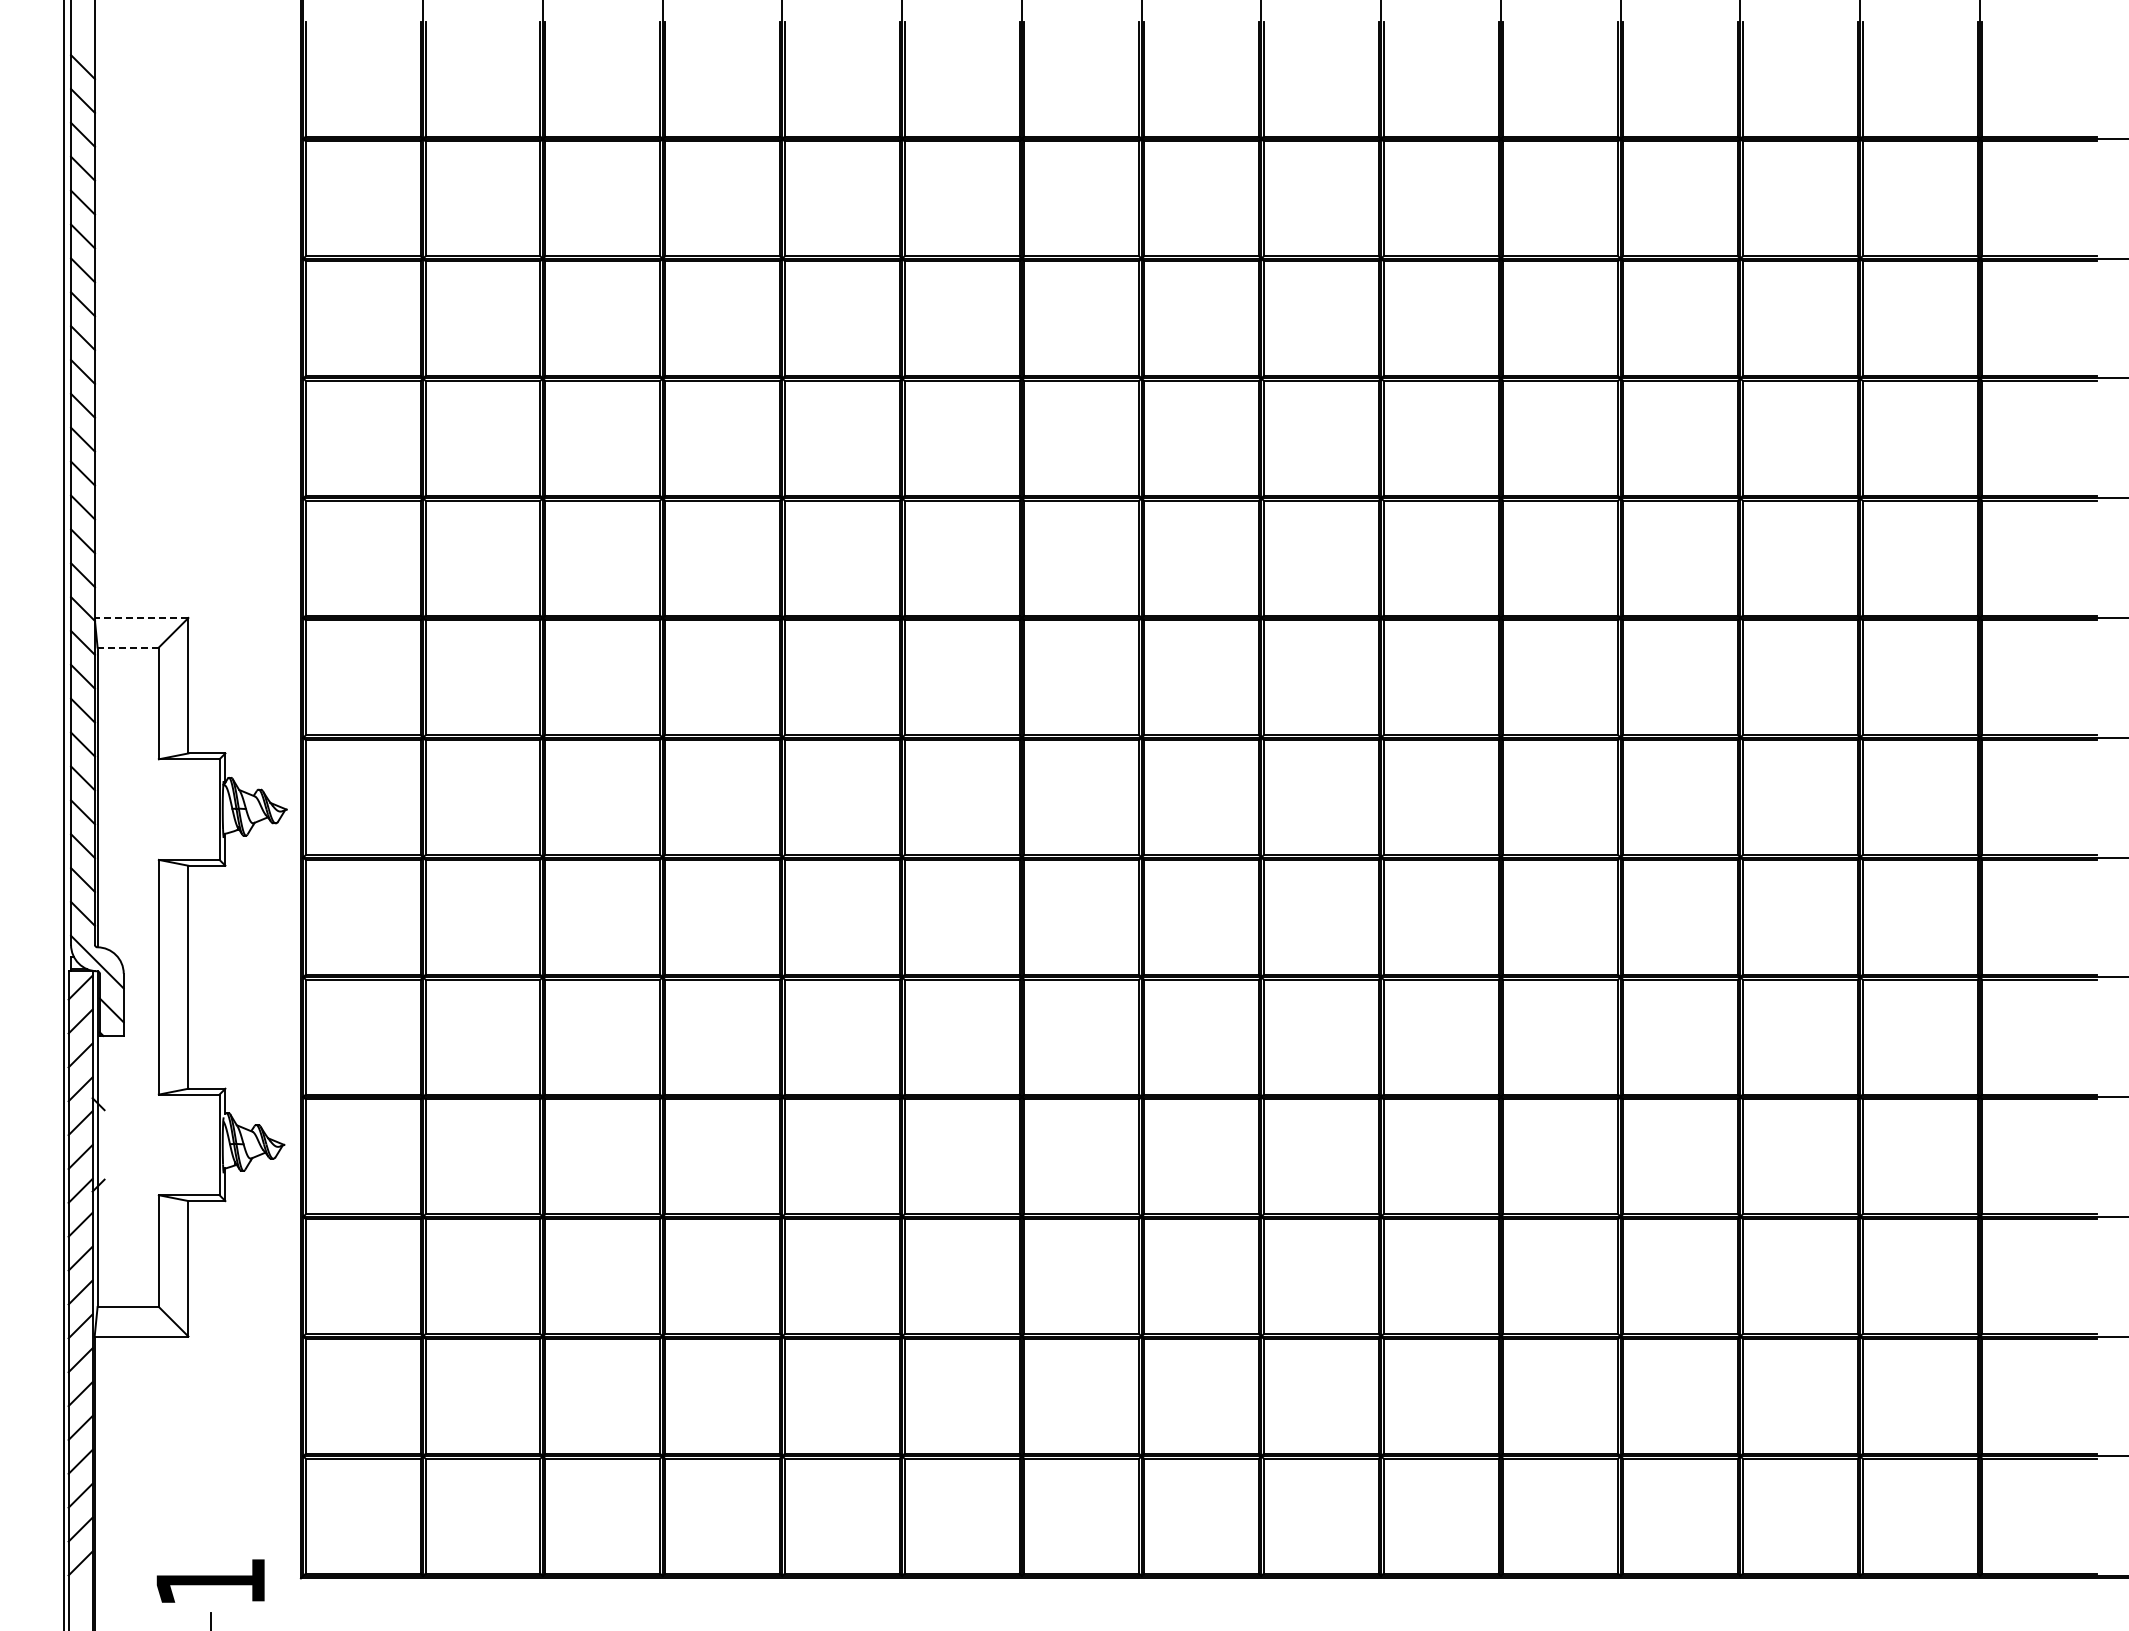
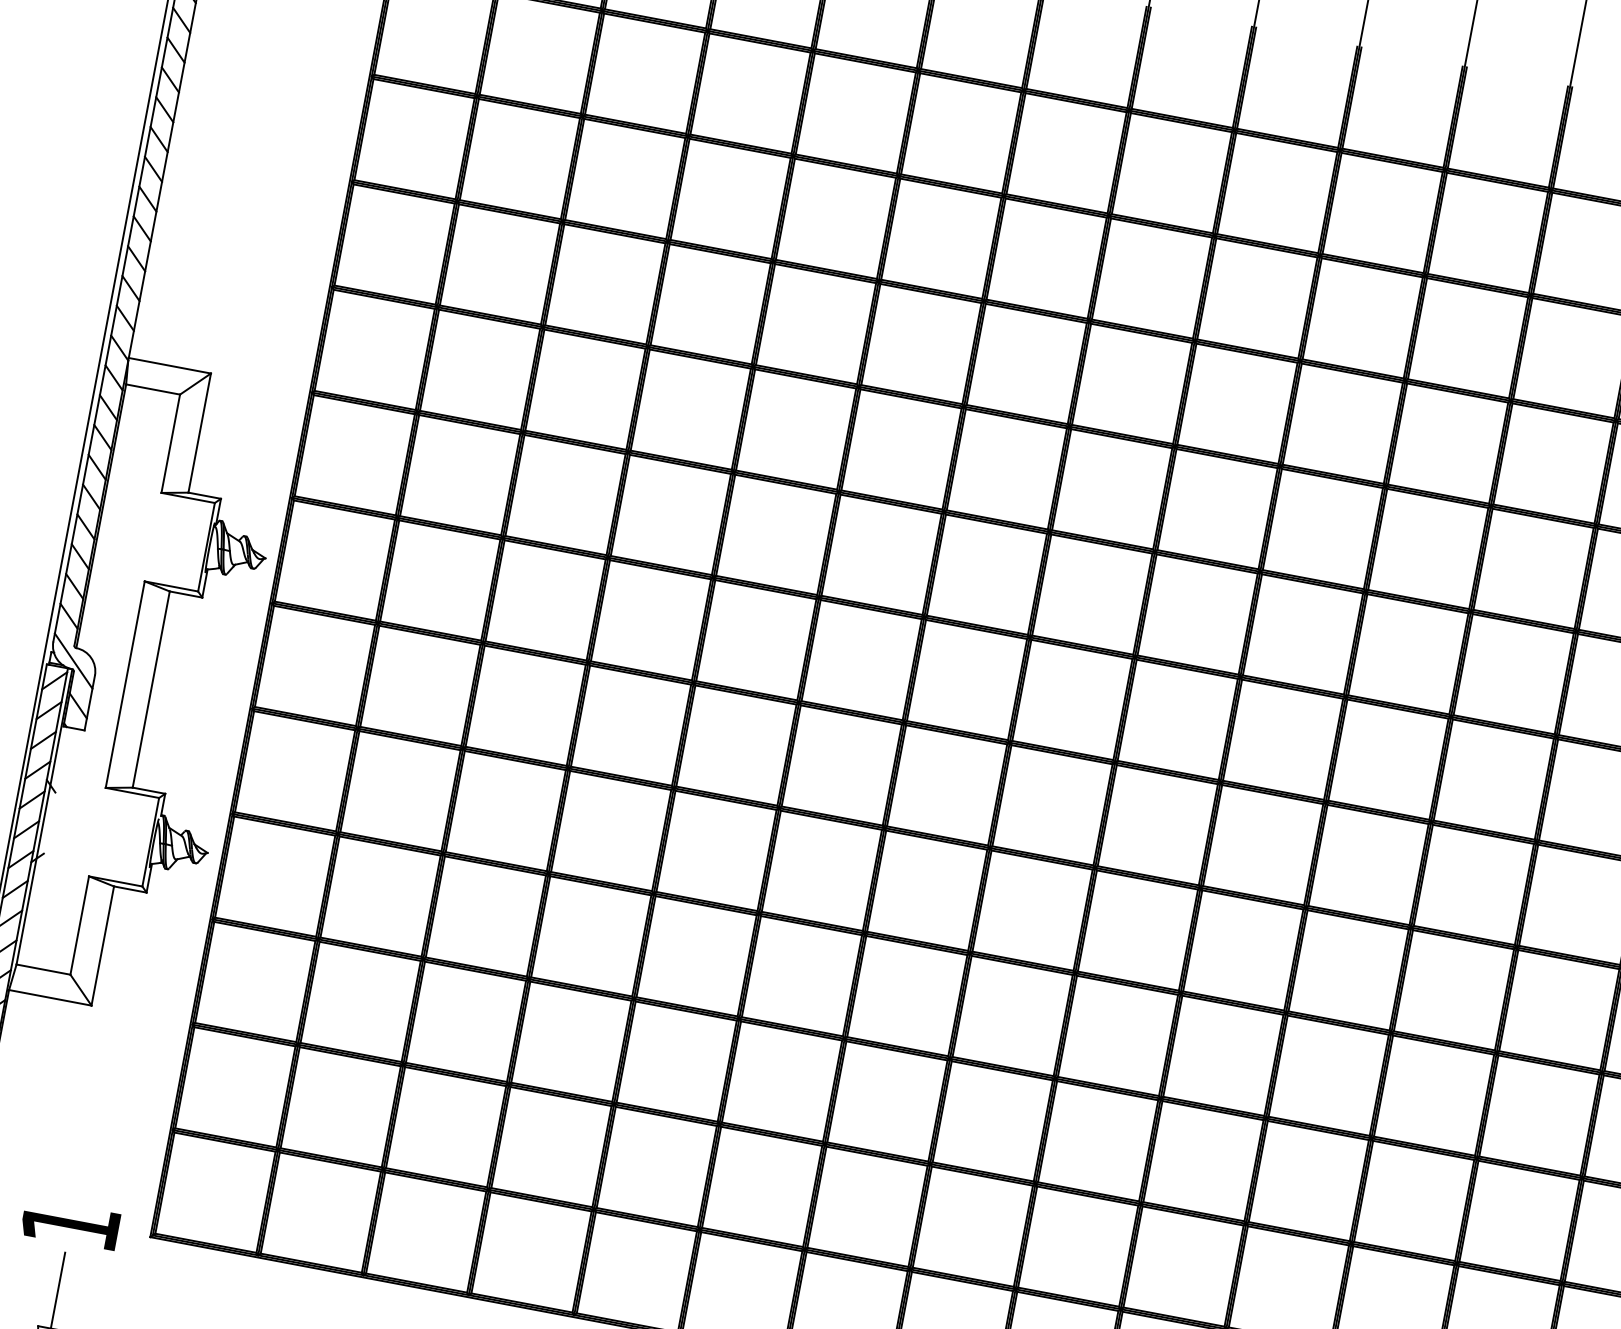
line: (141, 618) -> (169, 366), dashed -> solid
line: (128, 647) -> (153, 389), dashed -> solid

